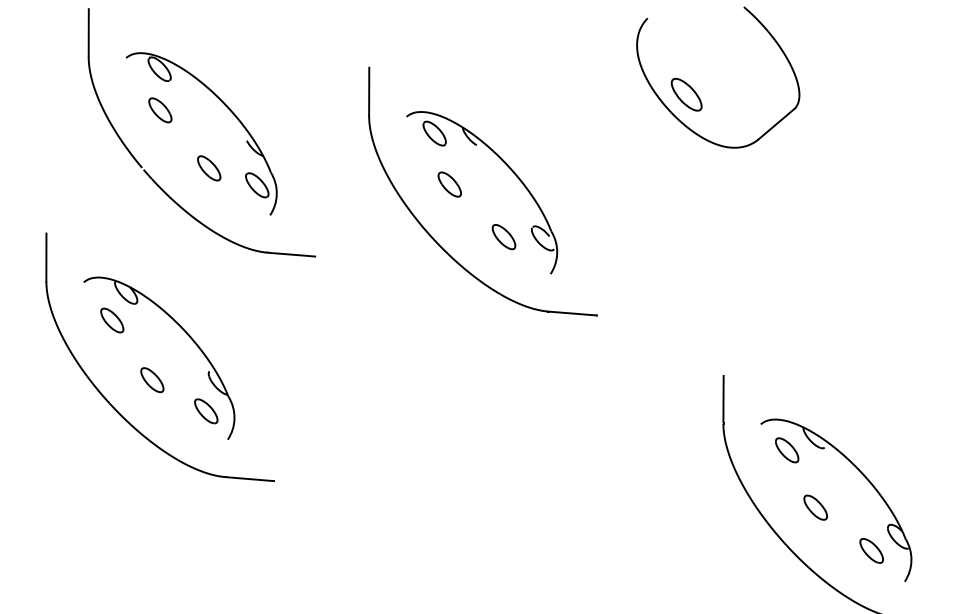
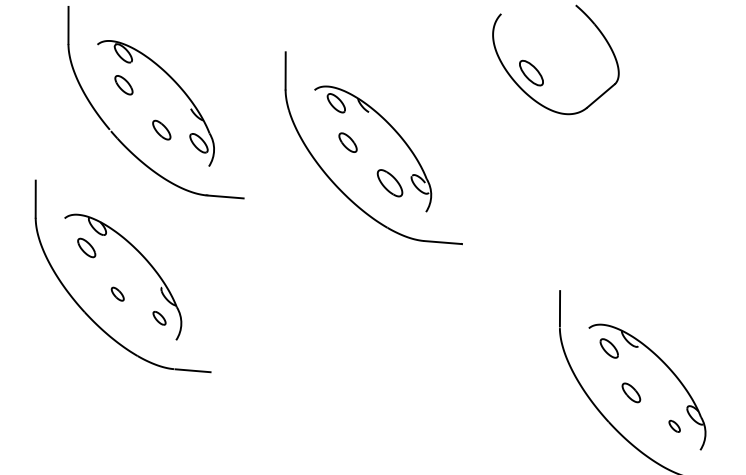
part: (503, 237) -> (389, 183), size x1.4
part: (152, 380) -> (117, 294), size x0.7
part: (206, 411) -> (159, 318), size x0.7
part: (871, 550) -> (674, 426), size x0.6

